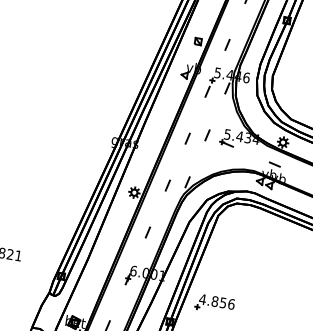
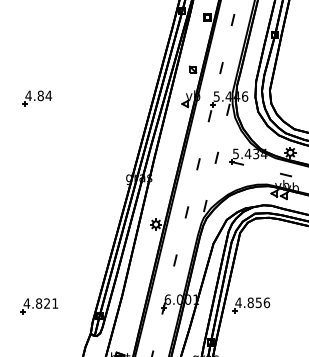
part: (35, 44) -> (37, 98), added
part: (215, 304) -> (251, 305), moved

